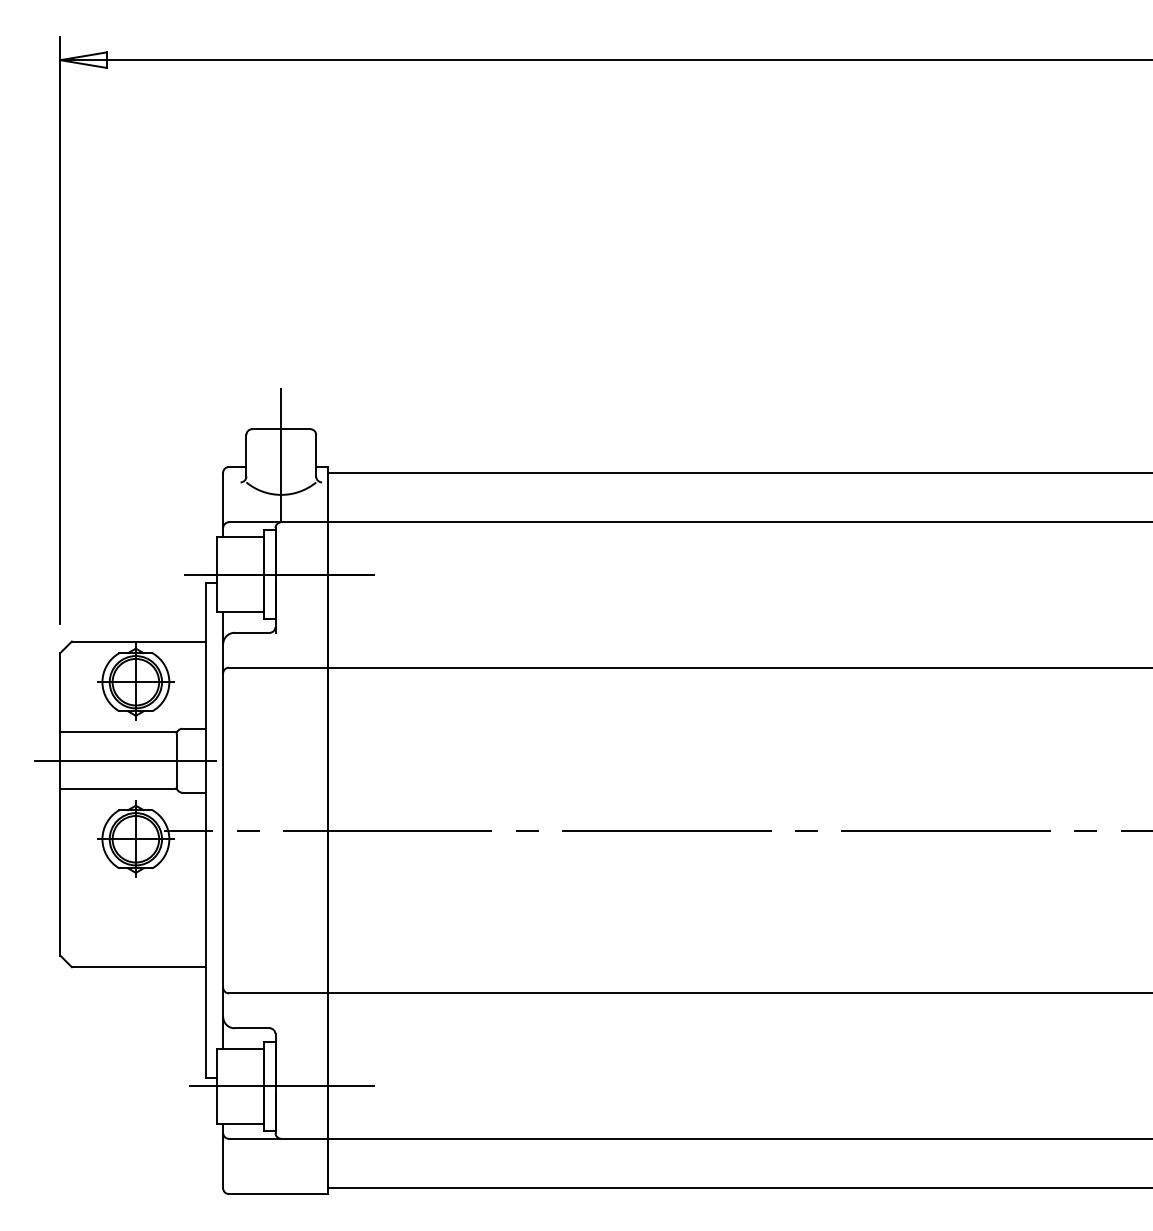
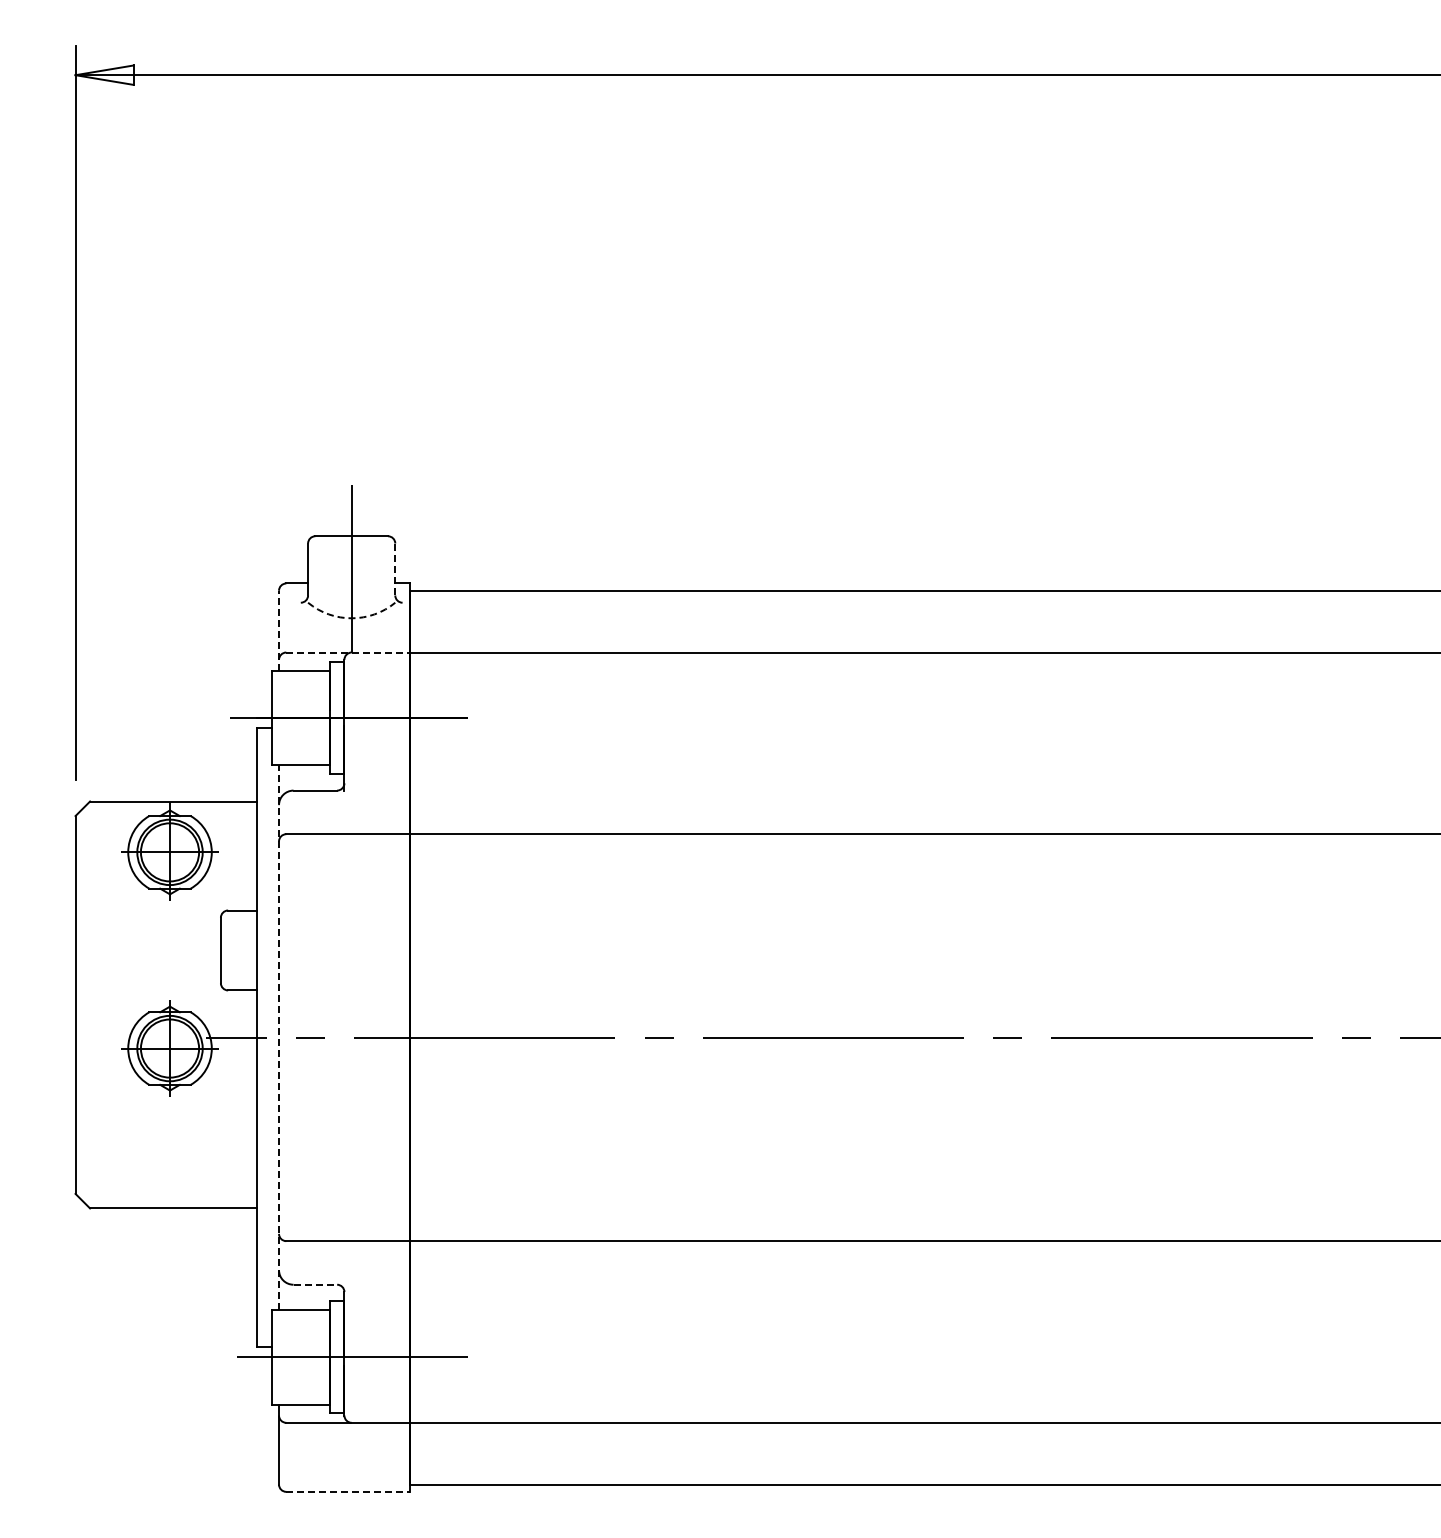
line: (316, 455) -> (395, 569), solid -> dashed
arc: (281, 495) -> (351, 618), solid -> dashed
line: (223, 504) -> (279, 630), solid -> dashed
line: (278, 522) -> (348, 652), solid -> dashed
line: (118, 731) -> (148, 914), removed
line: (125, 760) -> (157, 950), removed
line: (118, 789) -> (148, 986), removed
line: (223, 830) -> (279, 1037), solid -> dashed
line: (252, 1028) -> (315, 1284), solid -> dashed
line: (278, 1193) -> (348, 1491), solid -> dashed

